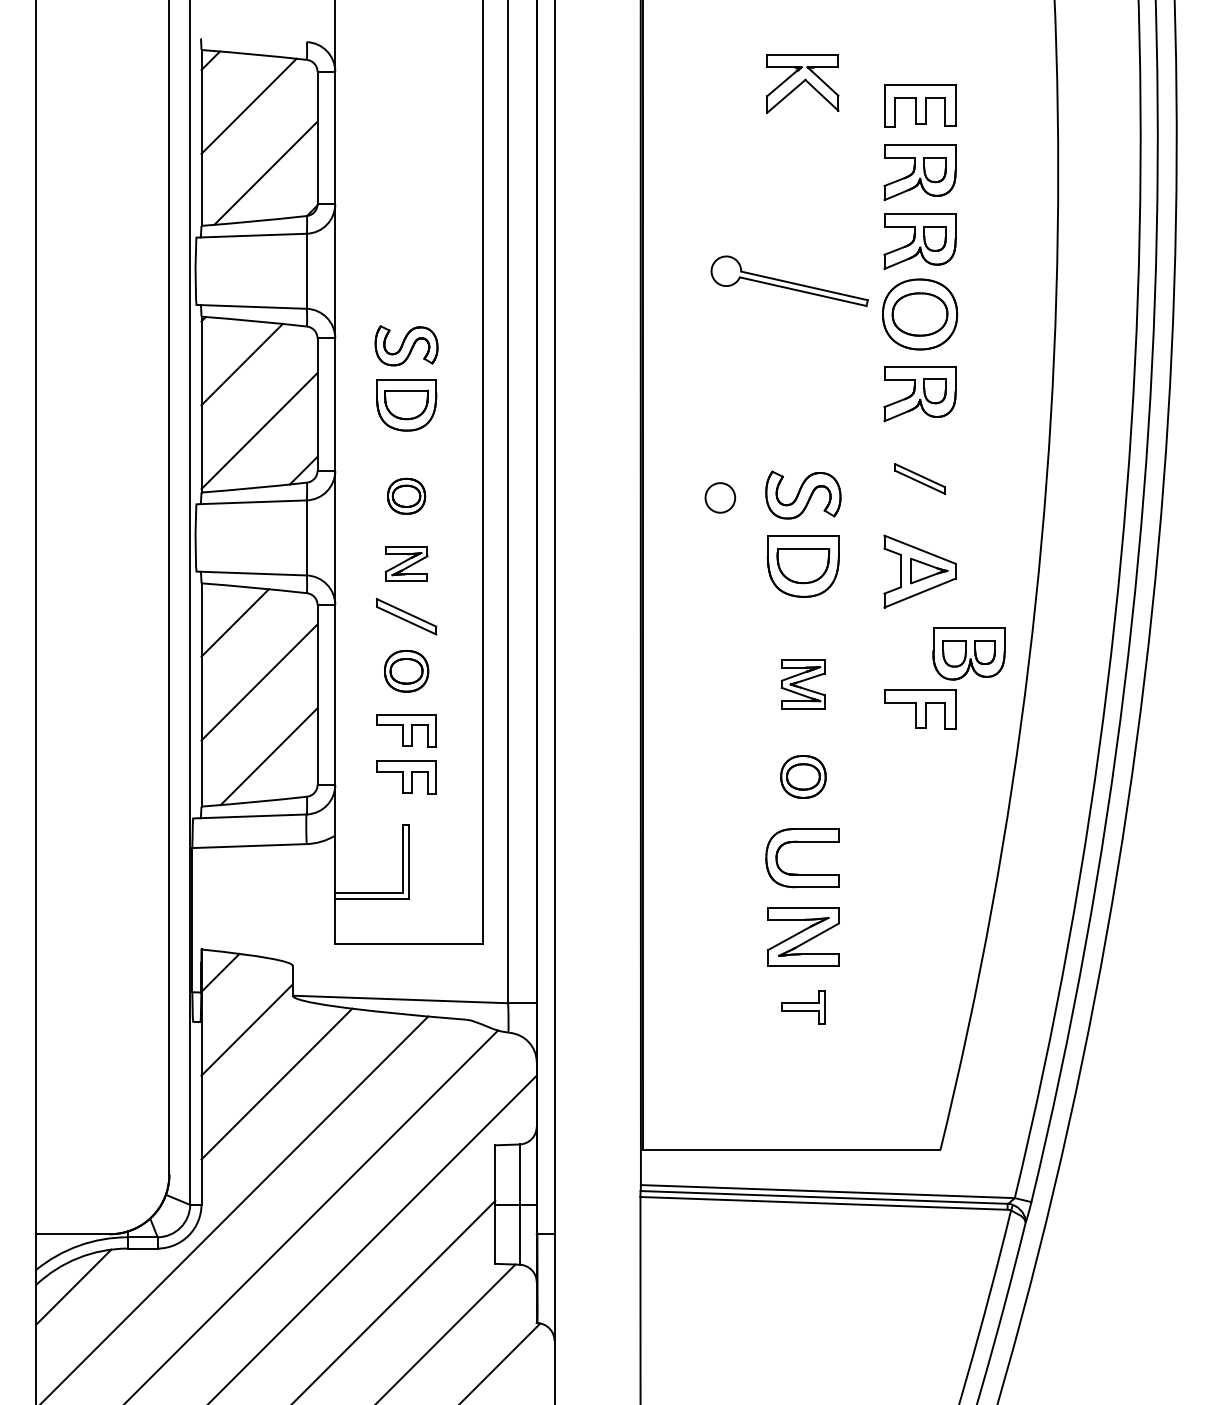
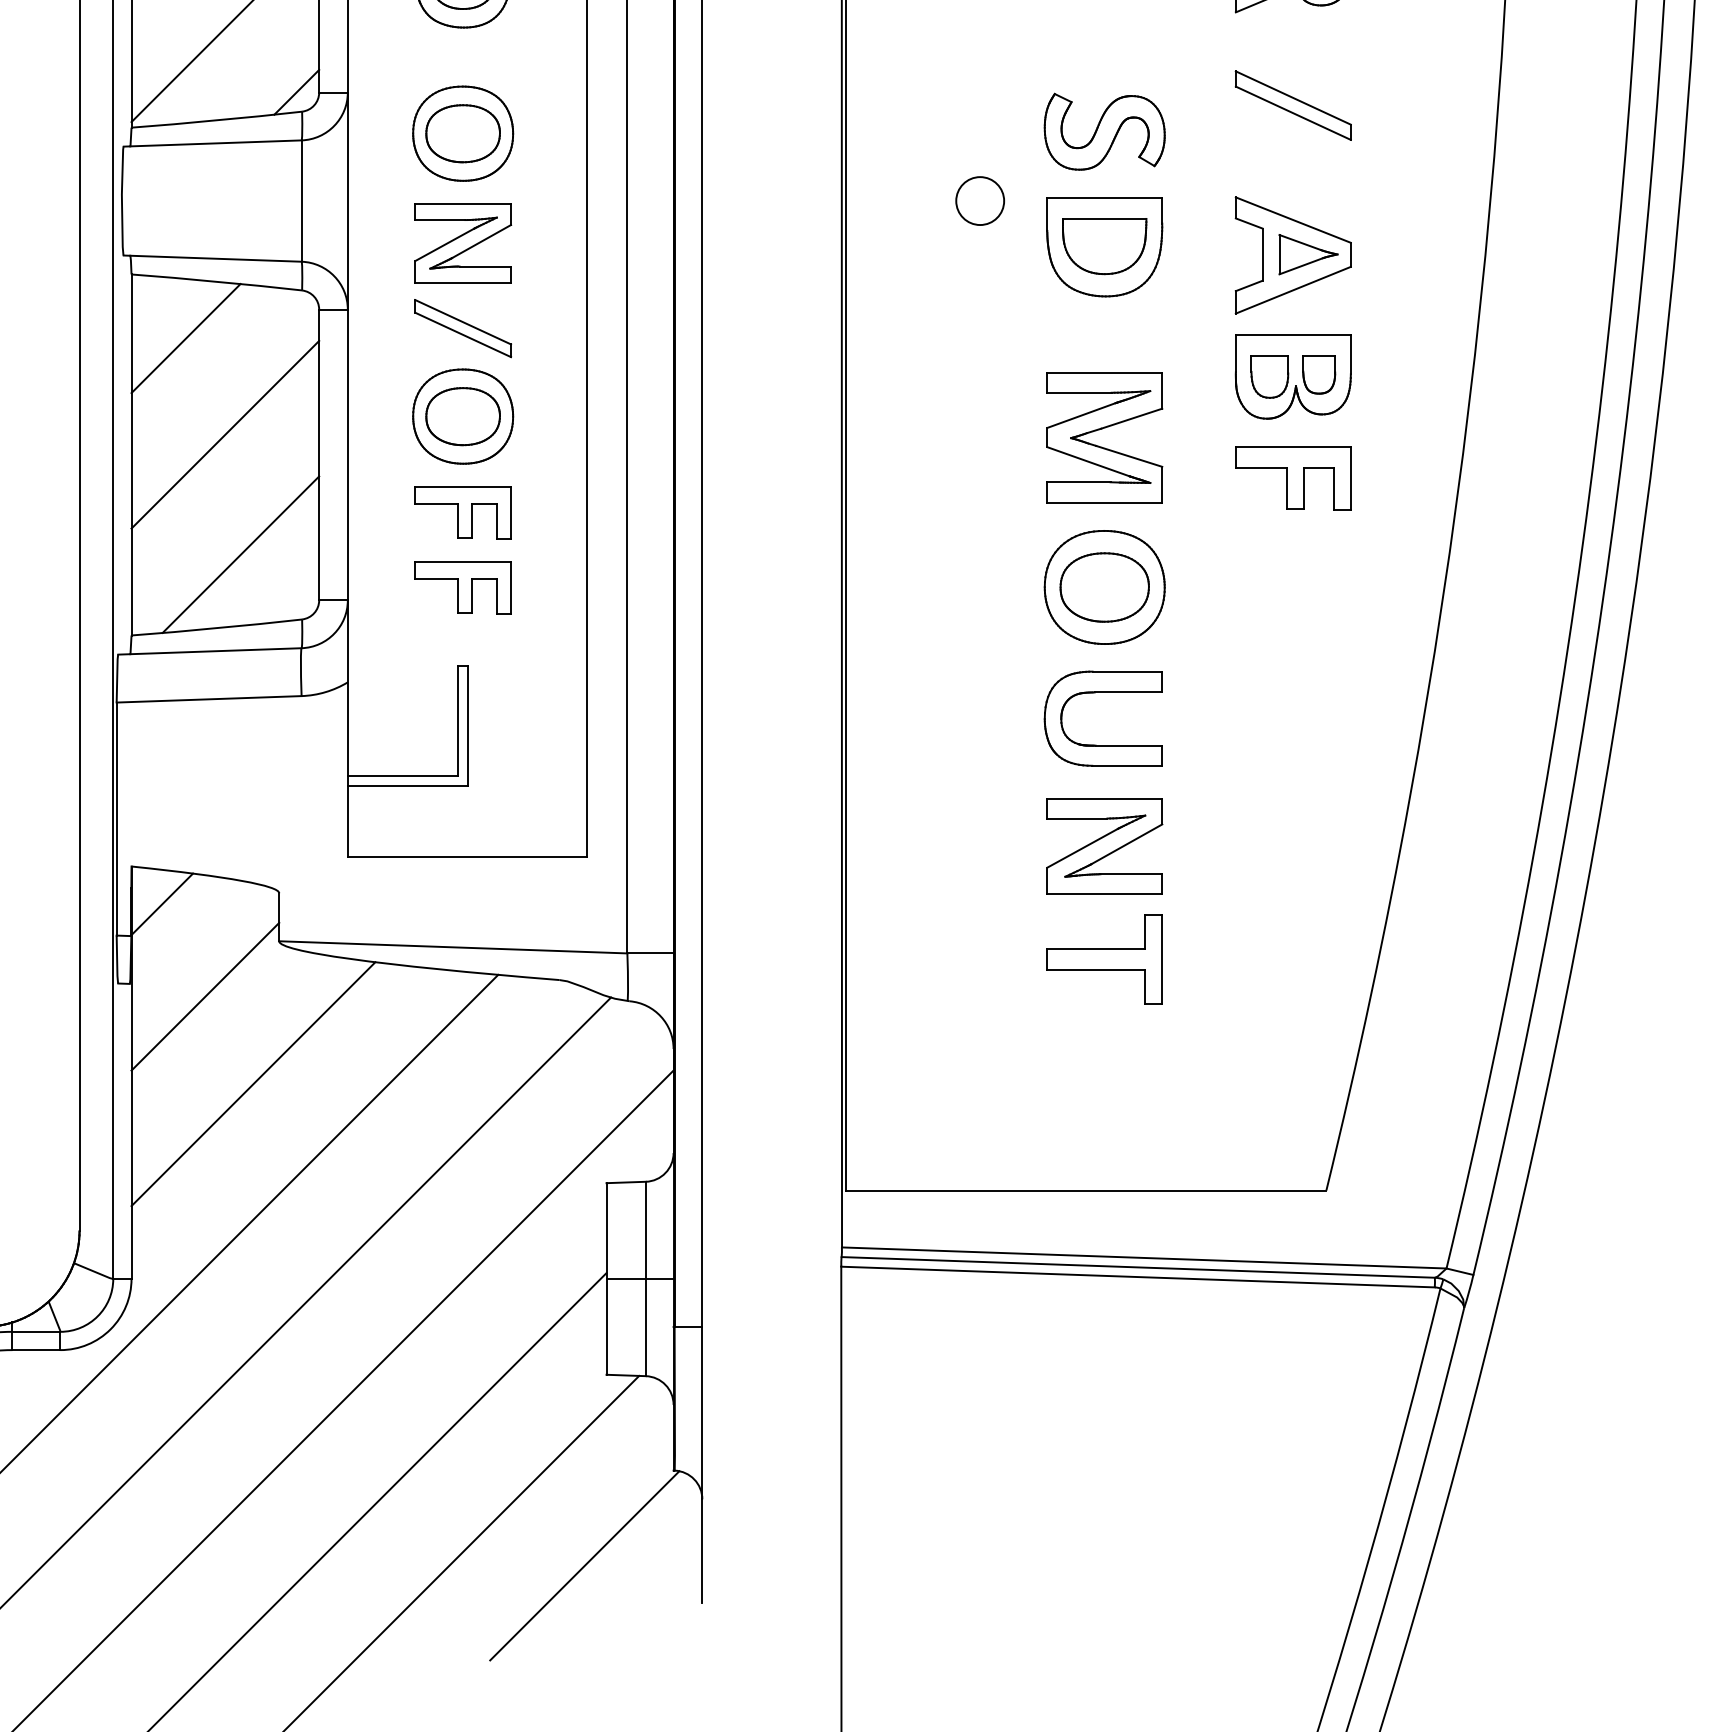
part: (919, 478) -> (1292, 104), size x1.43
part: (406, 496) -> (462, 134), size x1.67
circle: (720, 497) -> (980, 200), moved
part: (406, 564) -> (462, 244), size x1.43
part: (968, 653) -> (1292, 376), moved
part: (406, 671) -> (462, 417), size x1.43
part: (802, 684) -> (1103, 438), size x1.67
part: (803, 776) -> (1104, 586), size x1.67
part: (803, 1007) -> (1104, 960), size x1.67

